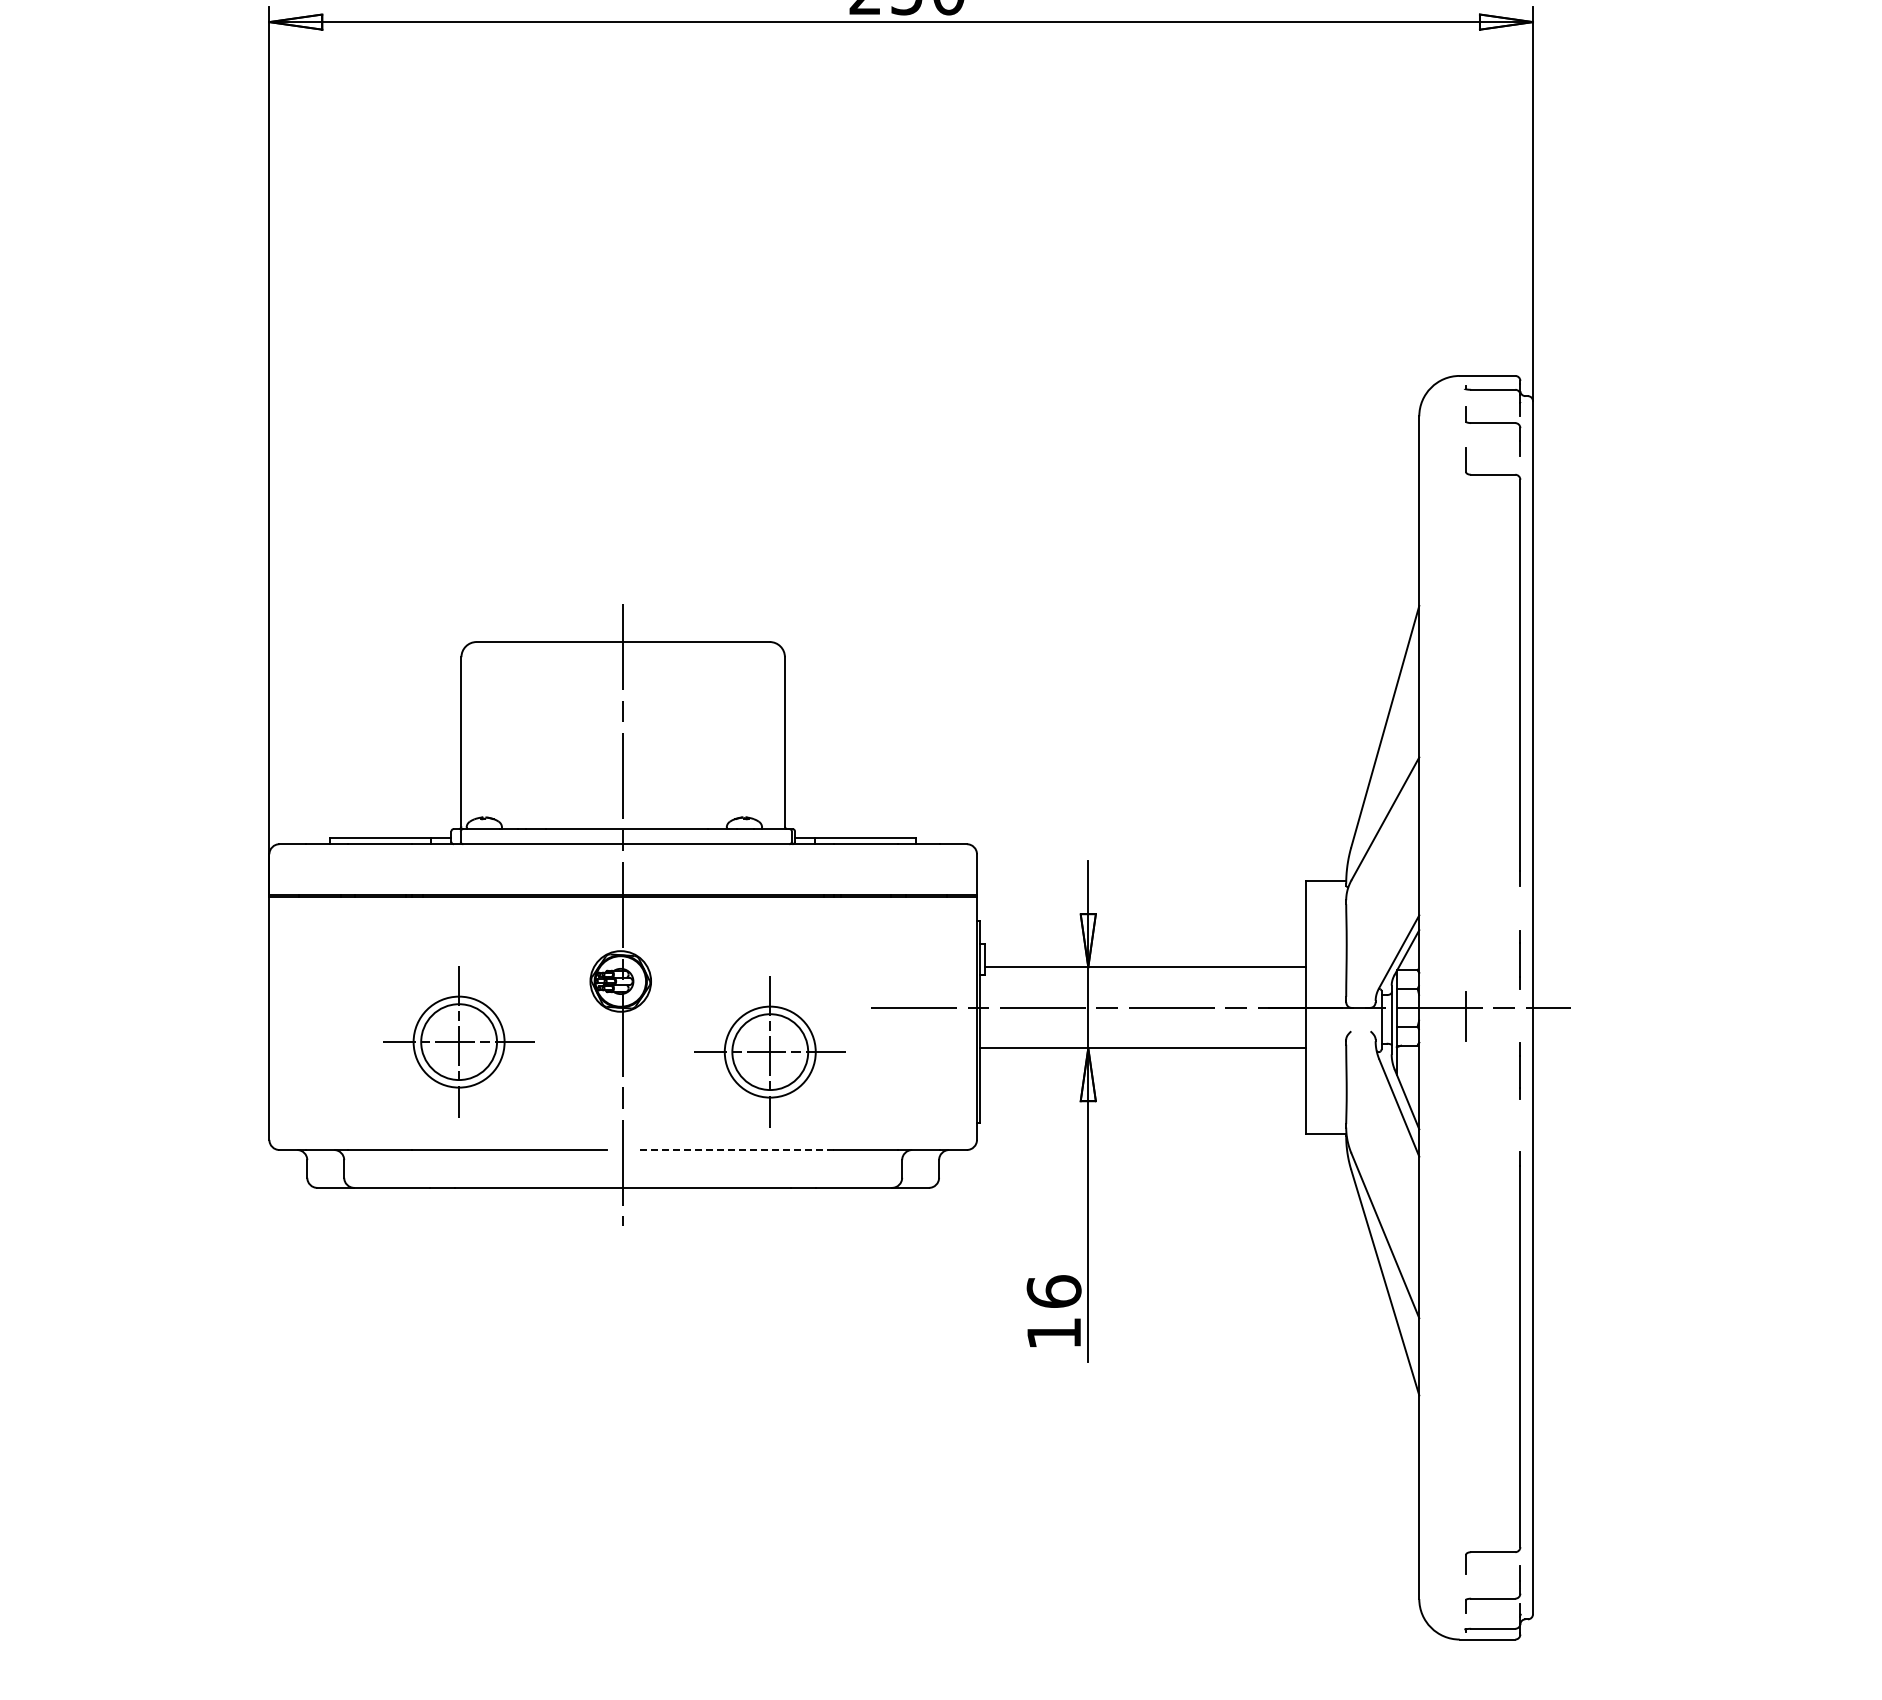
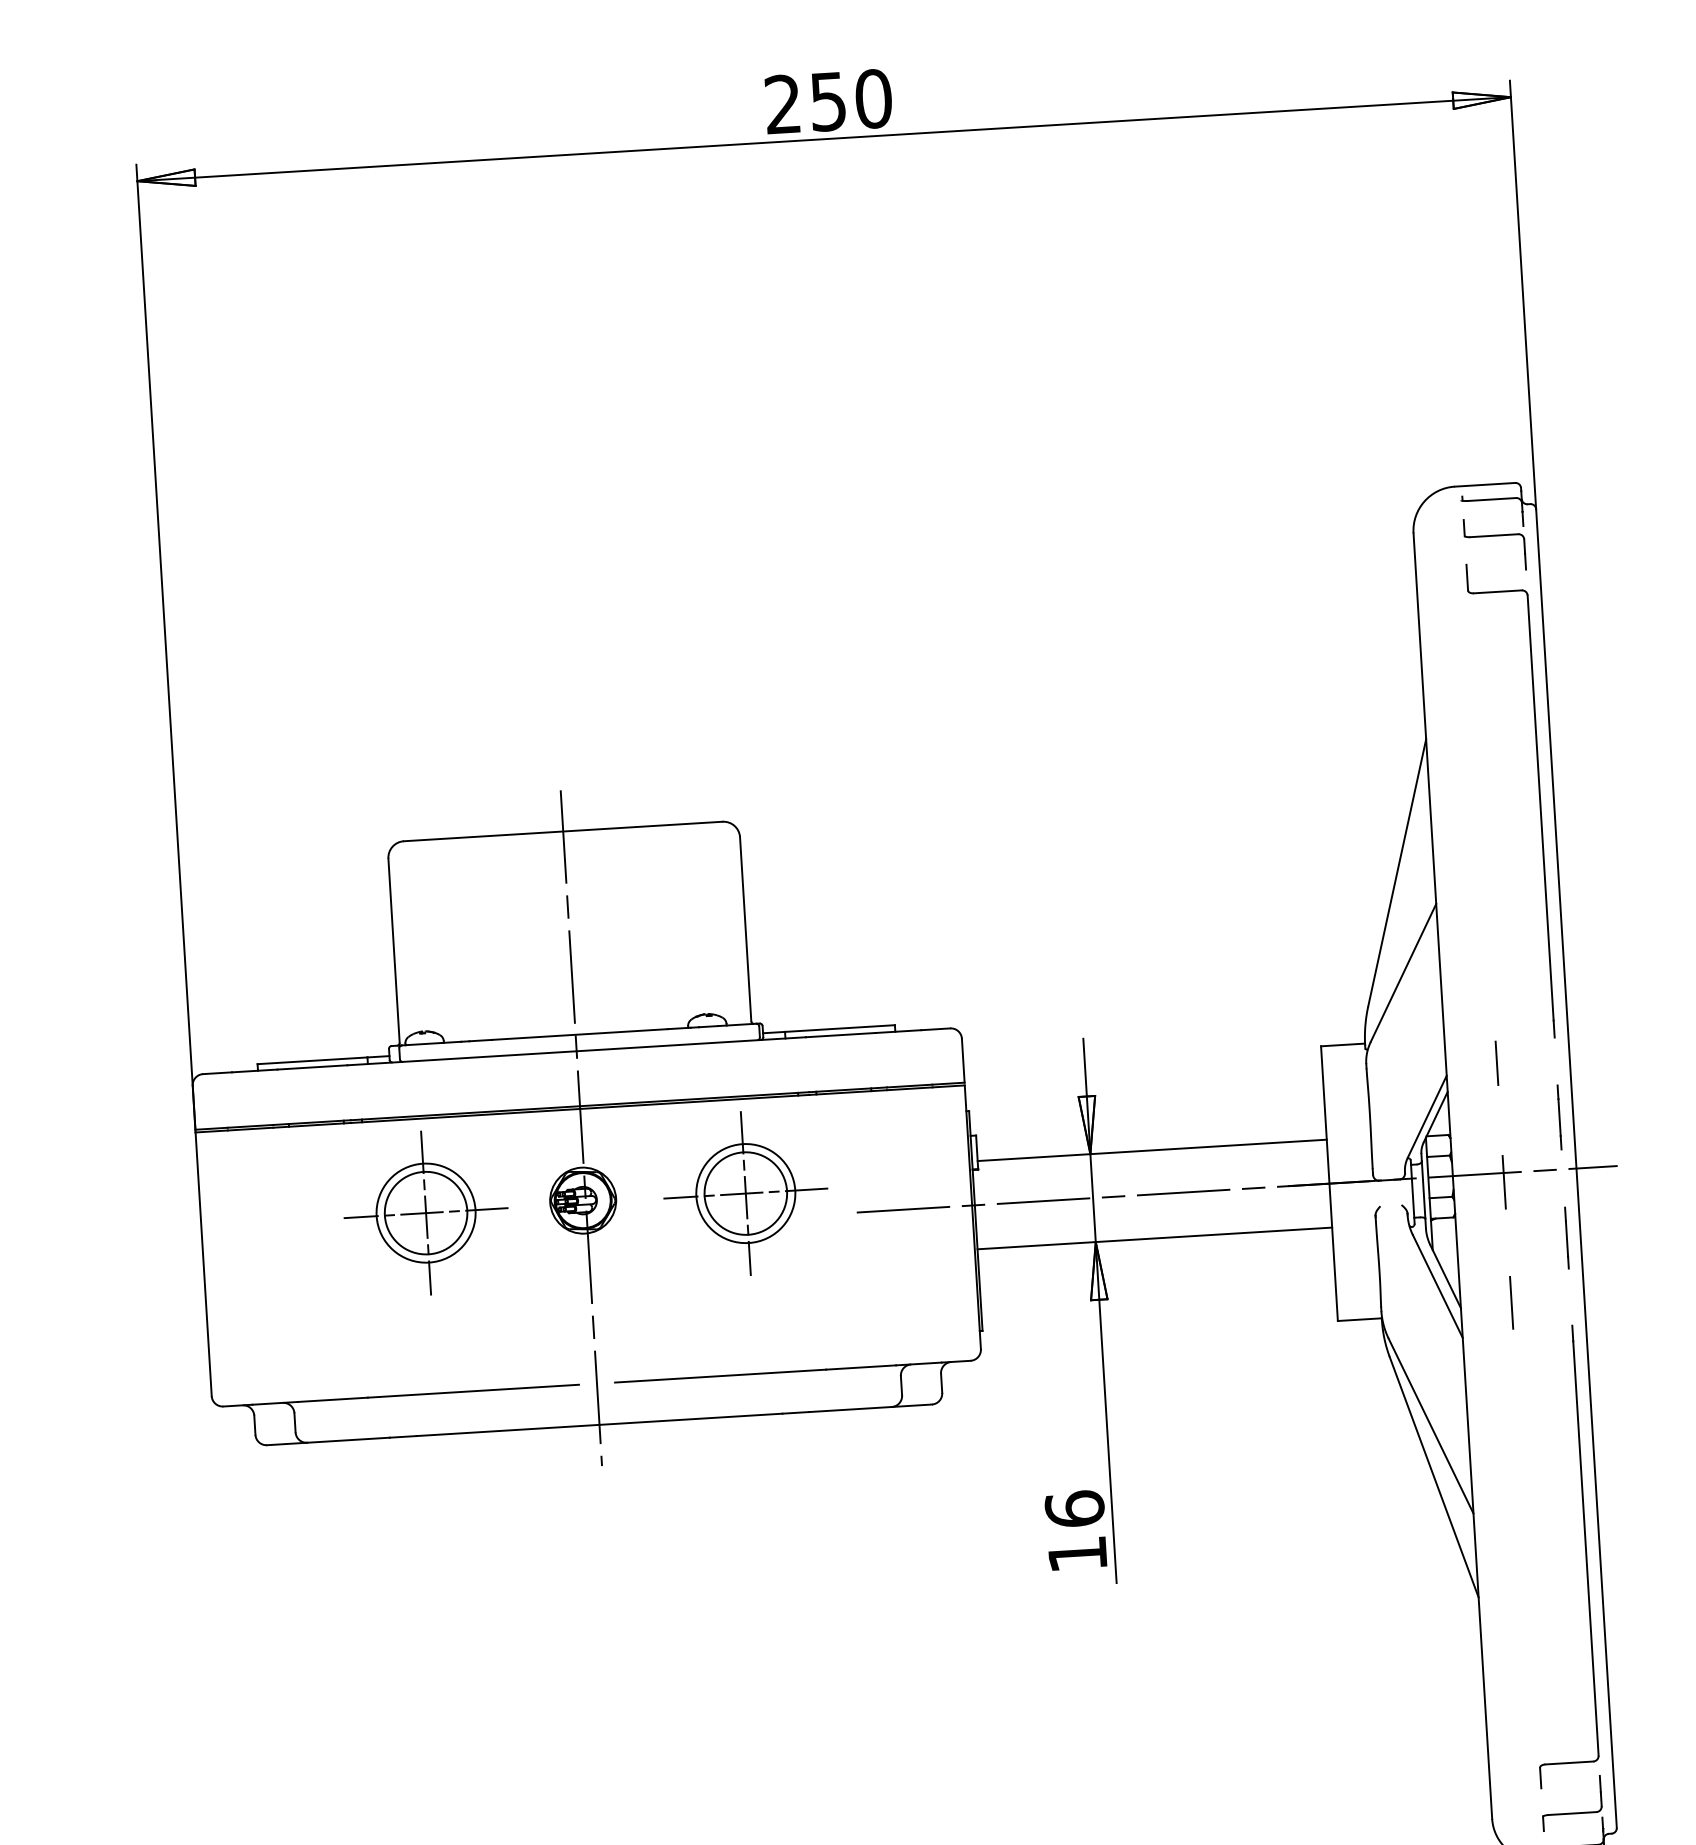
line: (1466, 906) -> (1497, 1062), added
part: (458, 1041) -> (425, 1212), moved
part: (769, 1051) -> (744, 1192), moved
line: (1466, 1127) -> (1512, 1303), added
line: (737, 1150) -> (721, 1376), dashed -> solid

